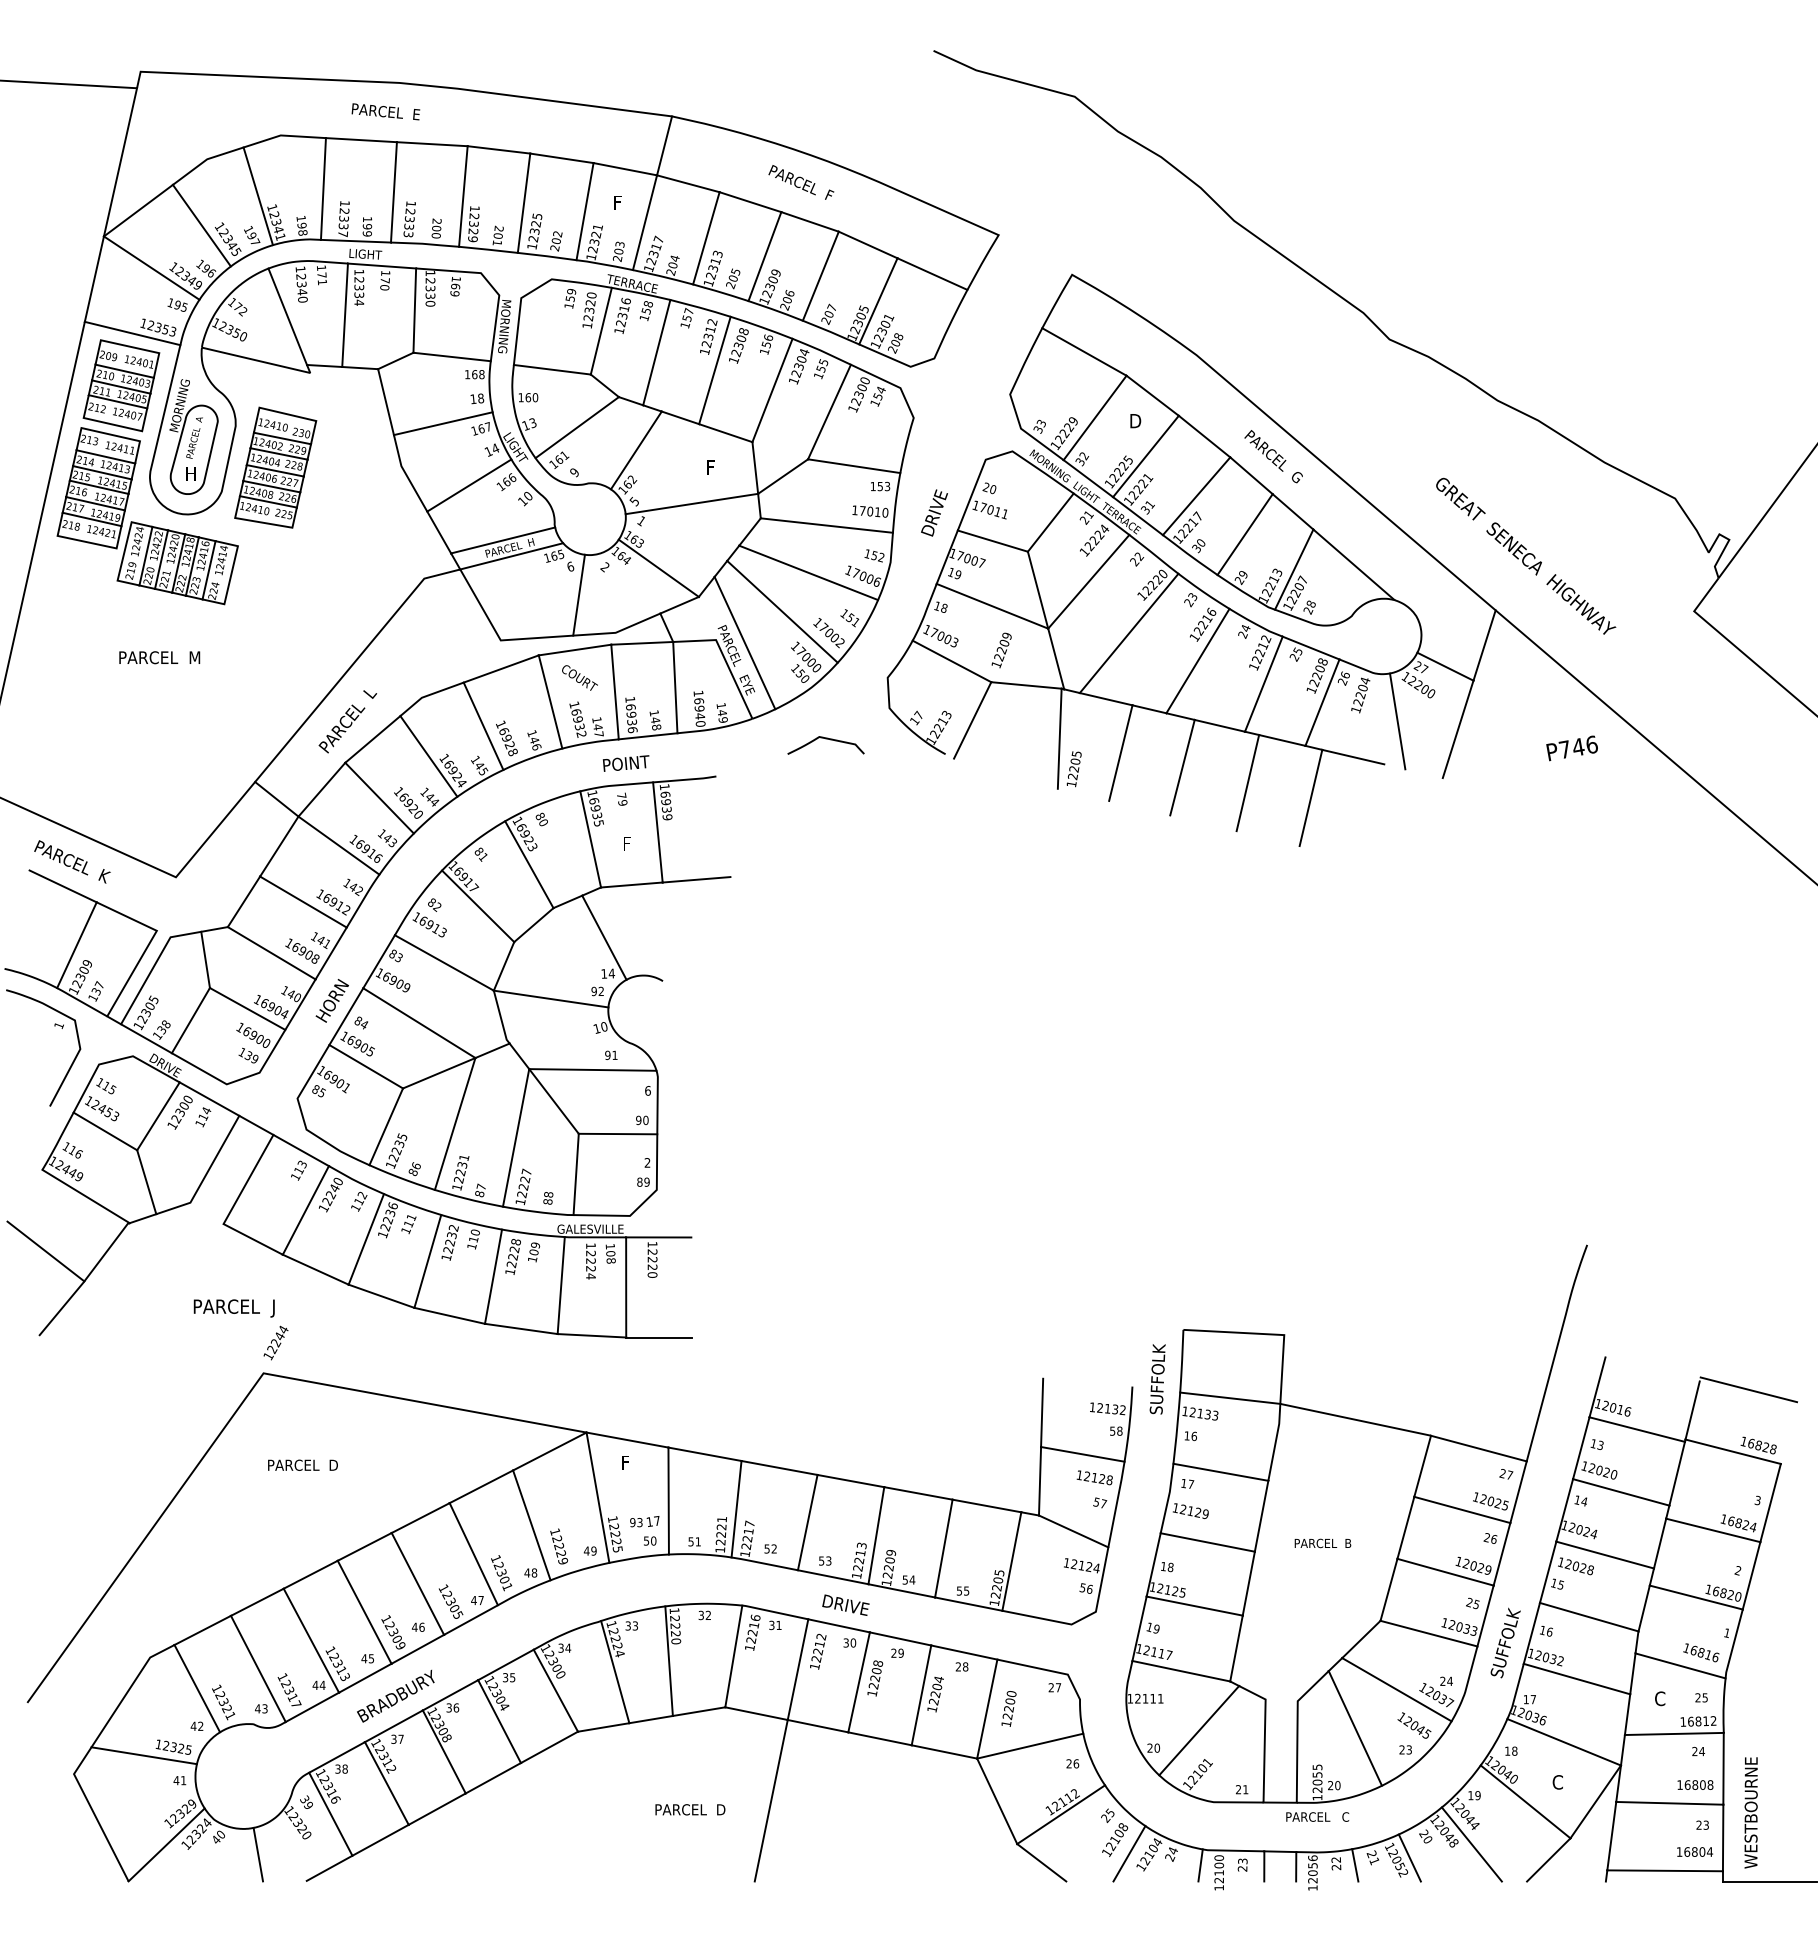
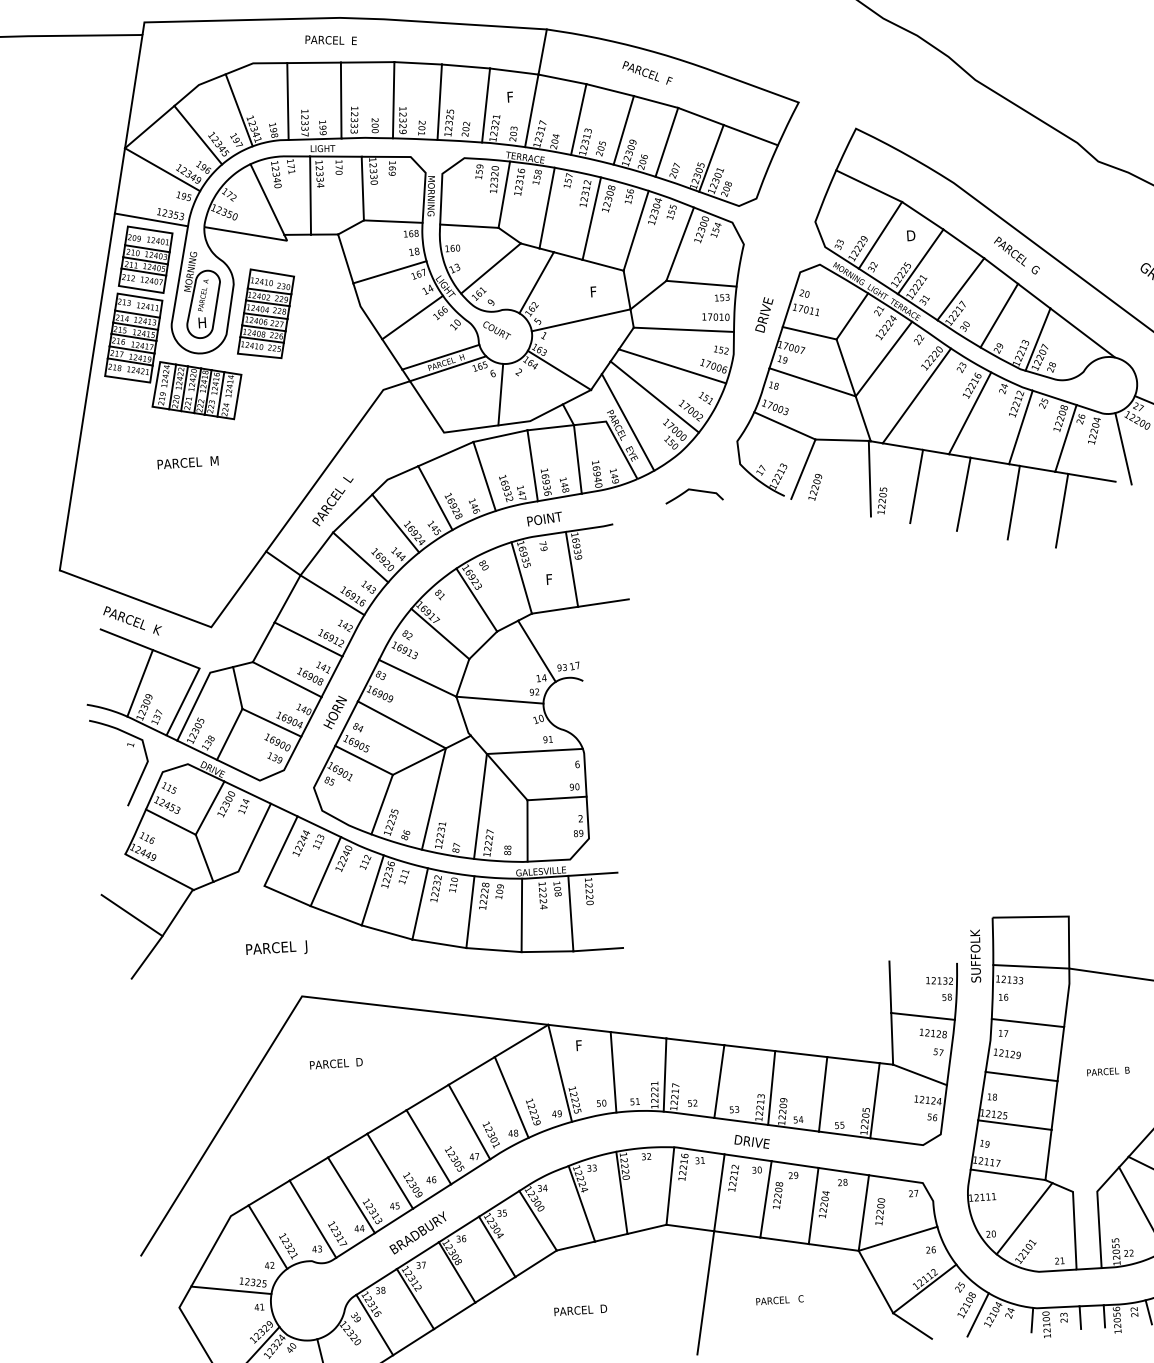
text: (1001, 650) -> (815, 487), moved
text: (579, 677) -> (496, 330), moved
text: (275, 1342) -> (300, 843), moved
text: (644, 1521) -> (568, 666), moved
text: (1337, 1785) -> (1131, 1253), 20 -> 22
text: (690, 1809) -> (580, 1310), moved
text: (1317, 1816) -> (779, 1299), moved

